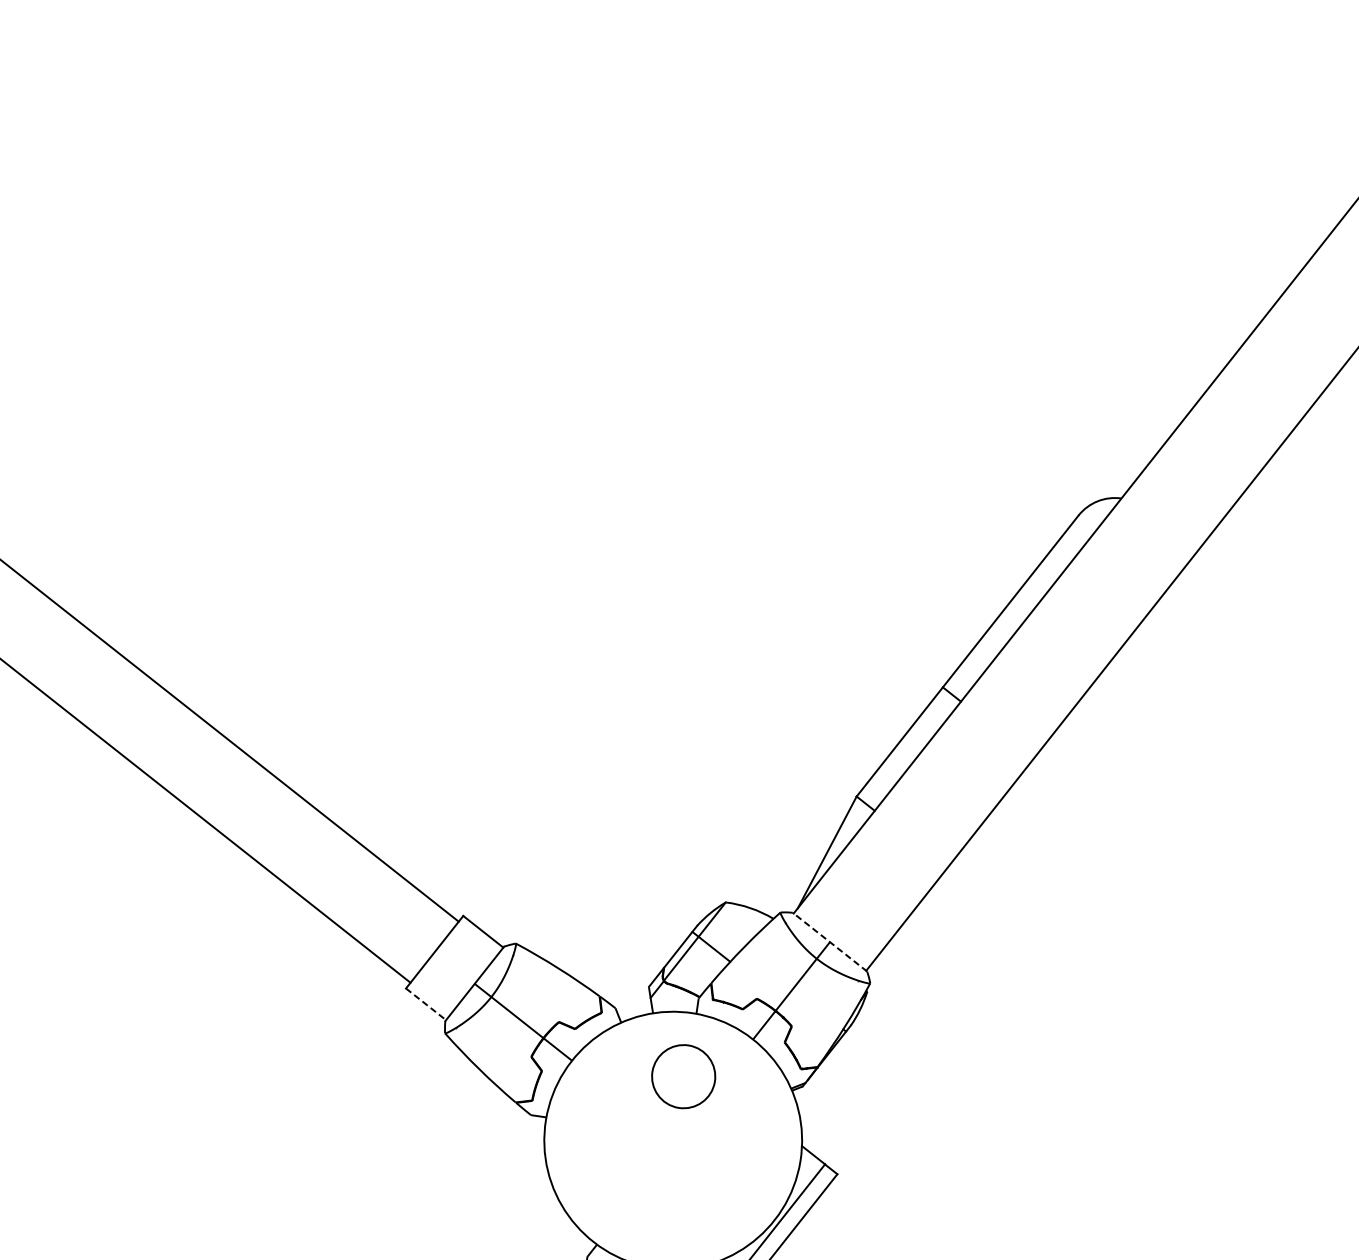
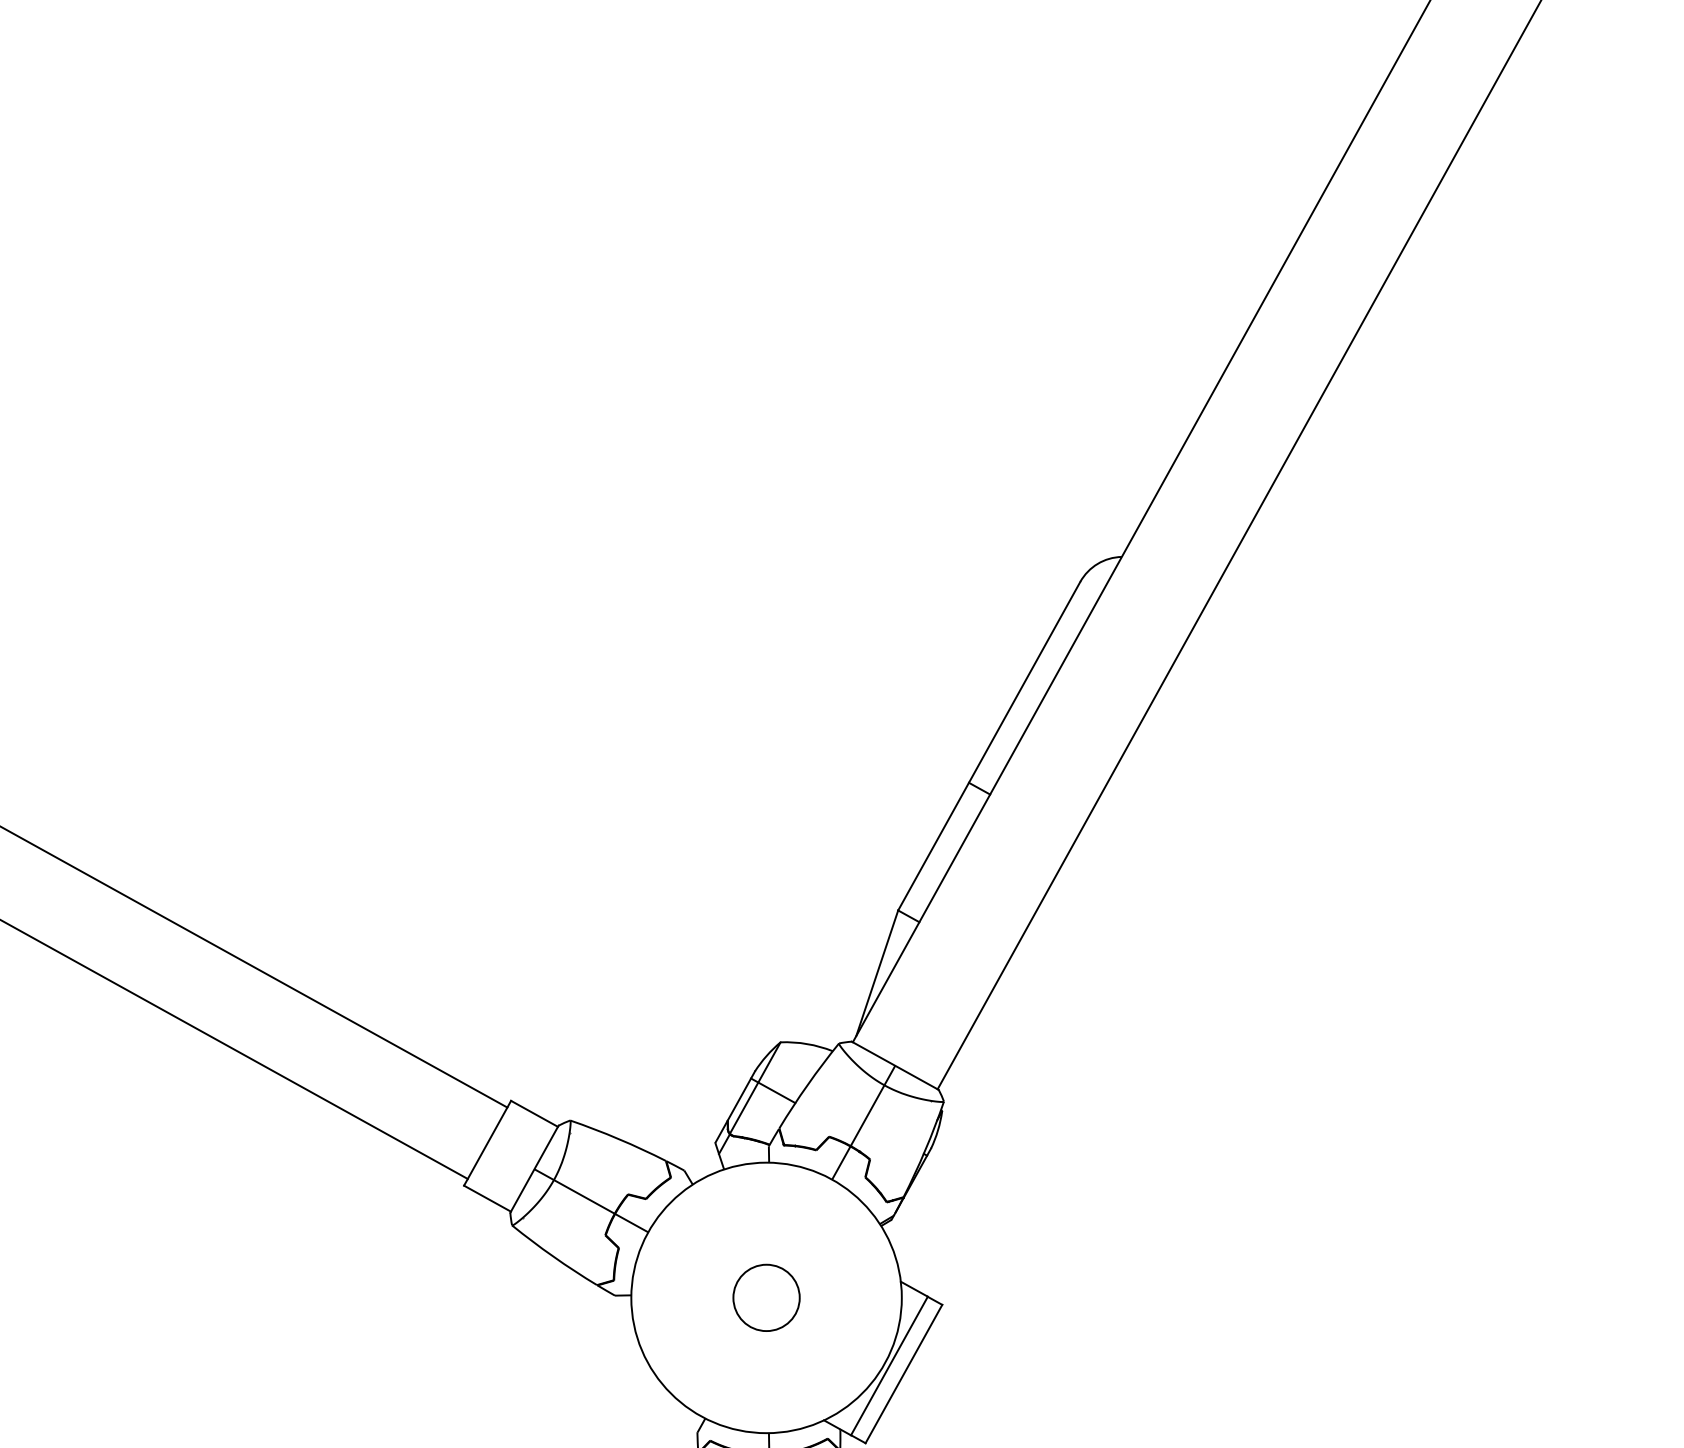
line: (830, 941) -> (895, 1065), dashed -> solid
line: (426, 1004) -> (487, 1198), dashed -> solid
circle: (683, 1076) -> (766, 1297), moved

